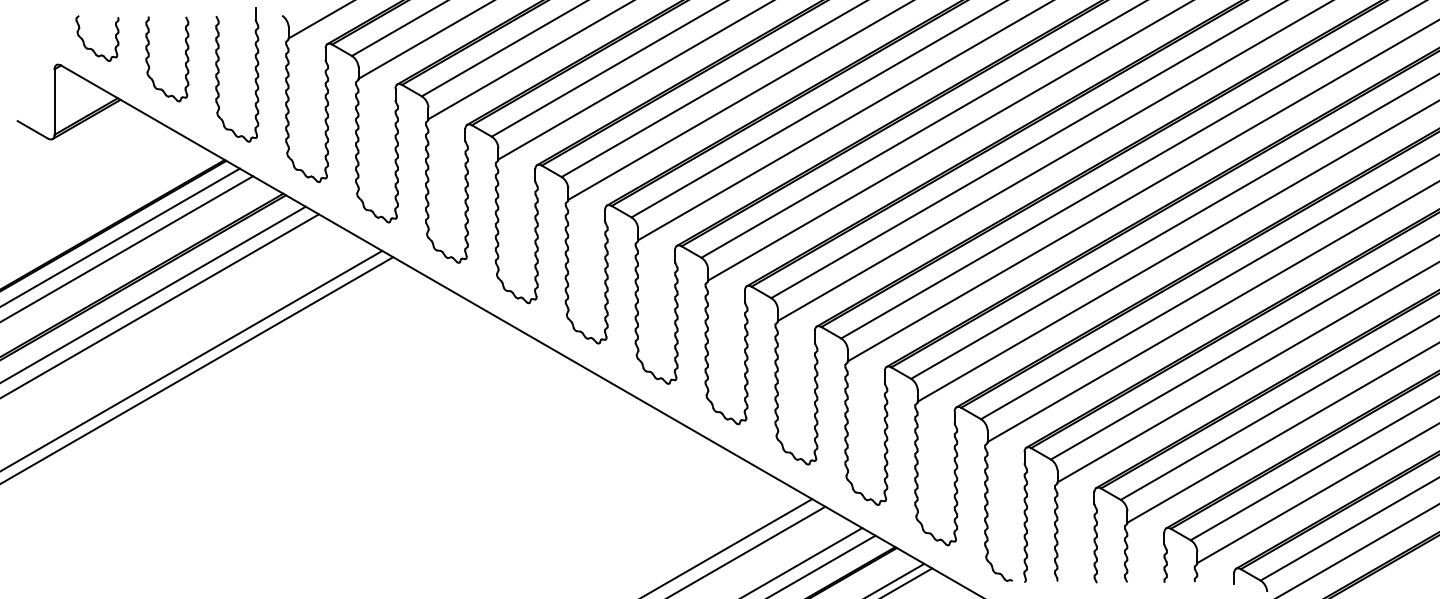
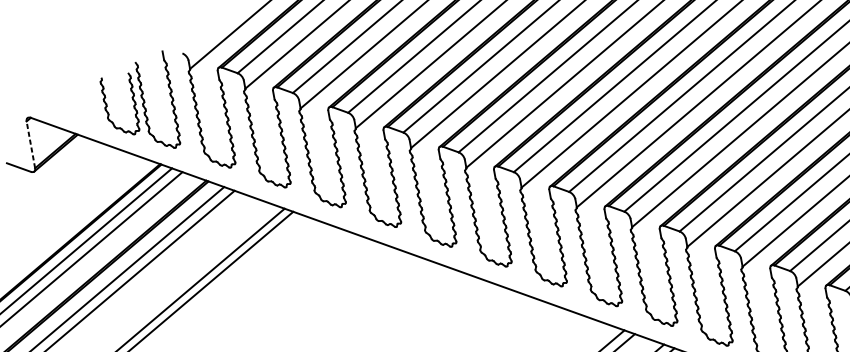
part: (92, 48) -> (51, 101), removed
part: (149, 57) -> (107, 106), moved
line: (54, 102) -> (30, 145), solid -> dashed

